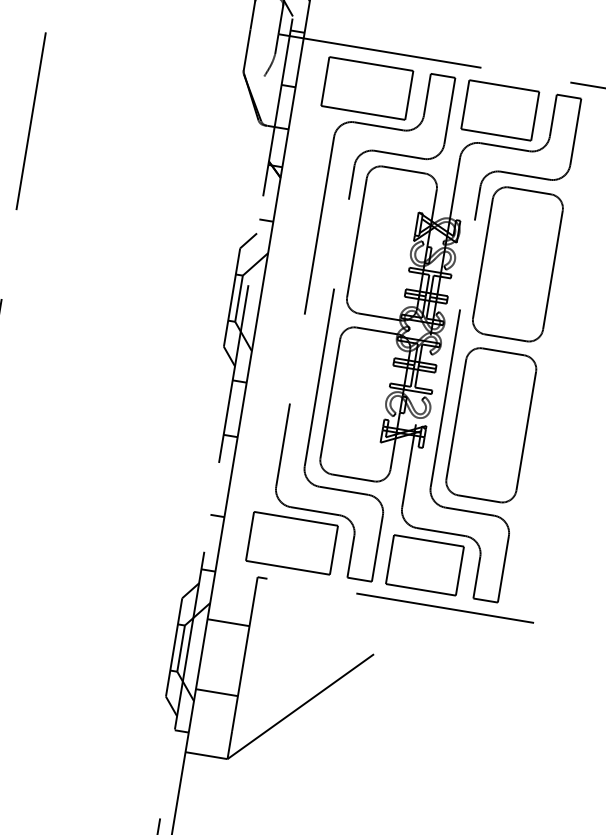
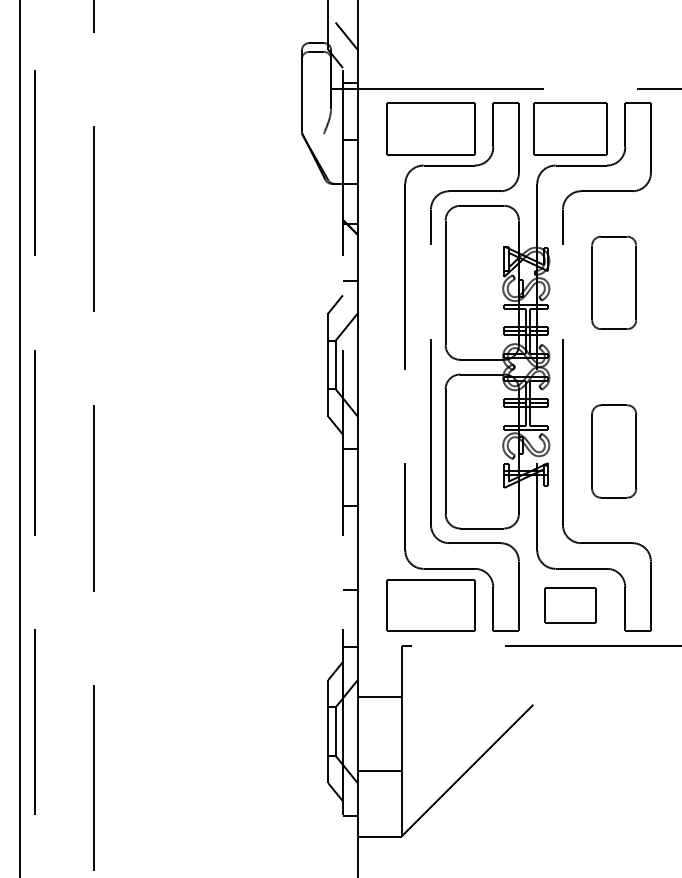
part: (517, 263) -> (613, 282), size x0.6
part: (490, 425) -> (613, 451), size x0.6
part: (425, 565) -> (570, 605), size x0.7

